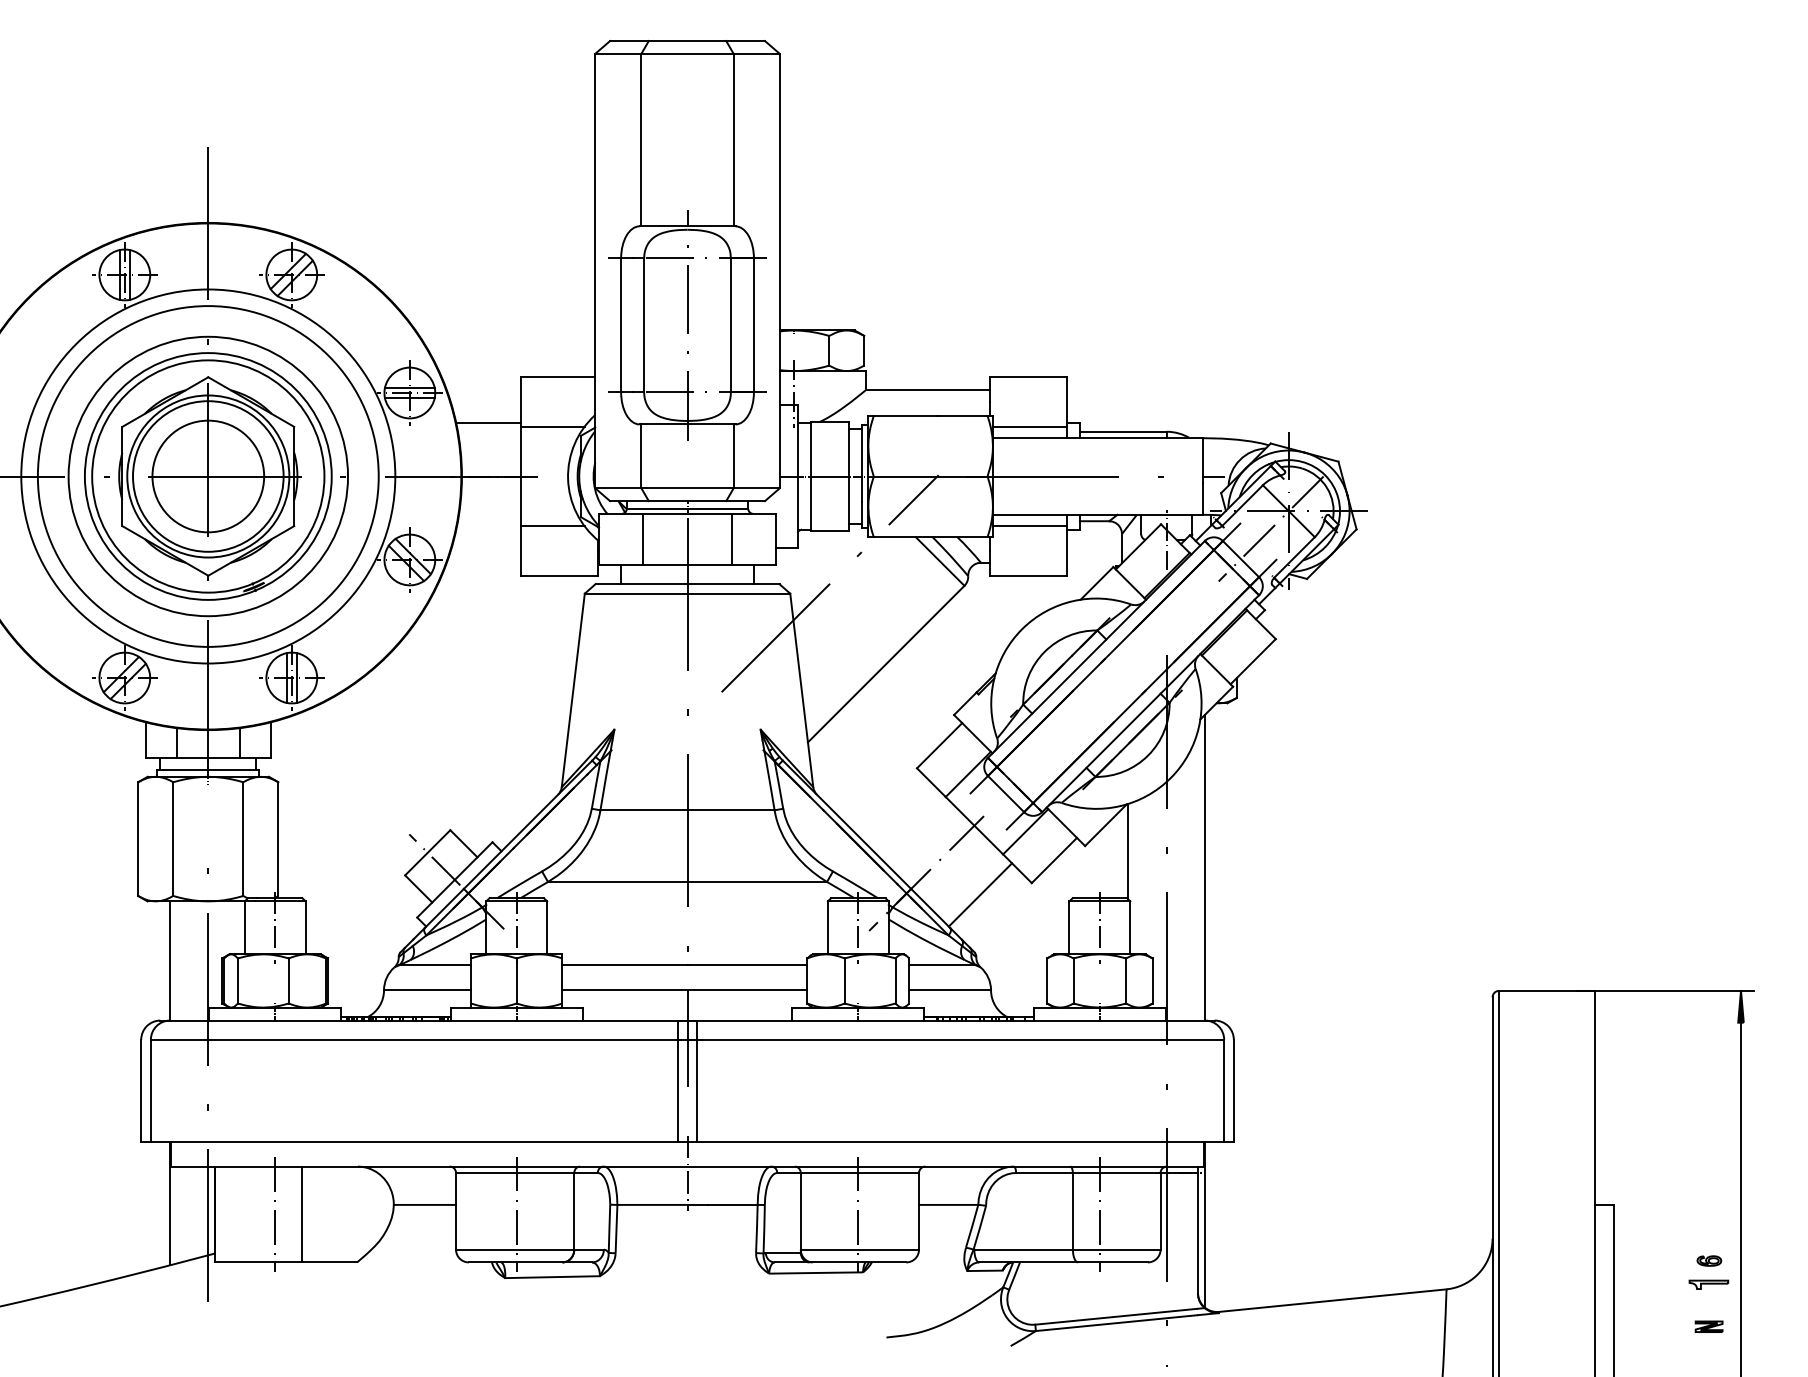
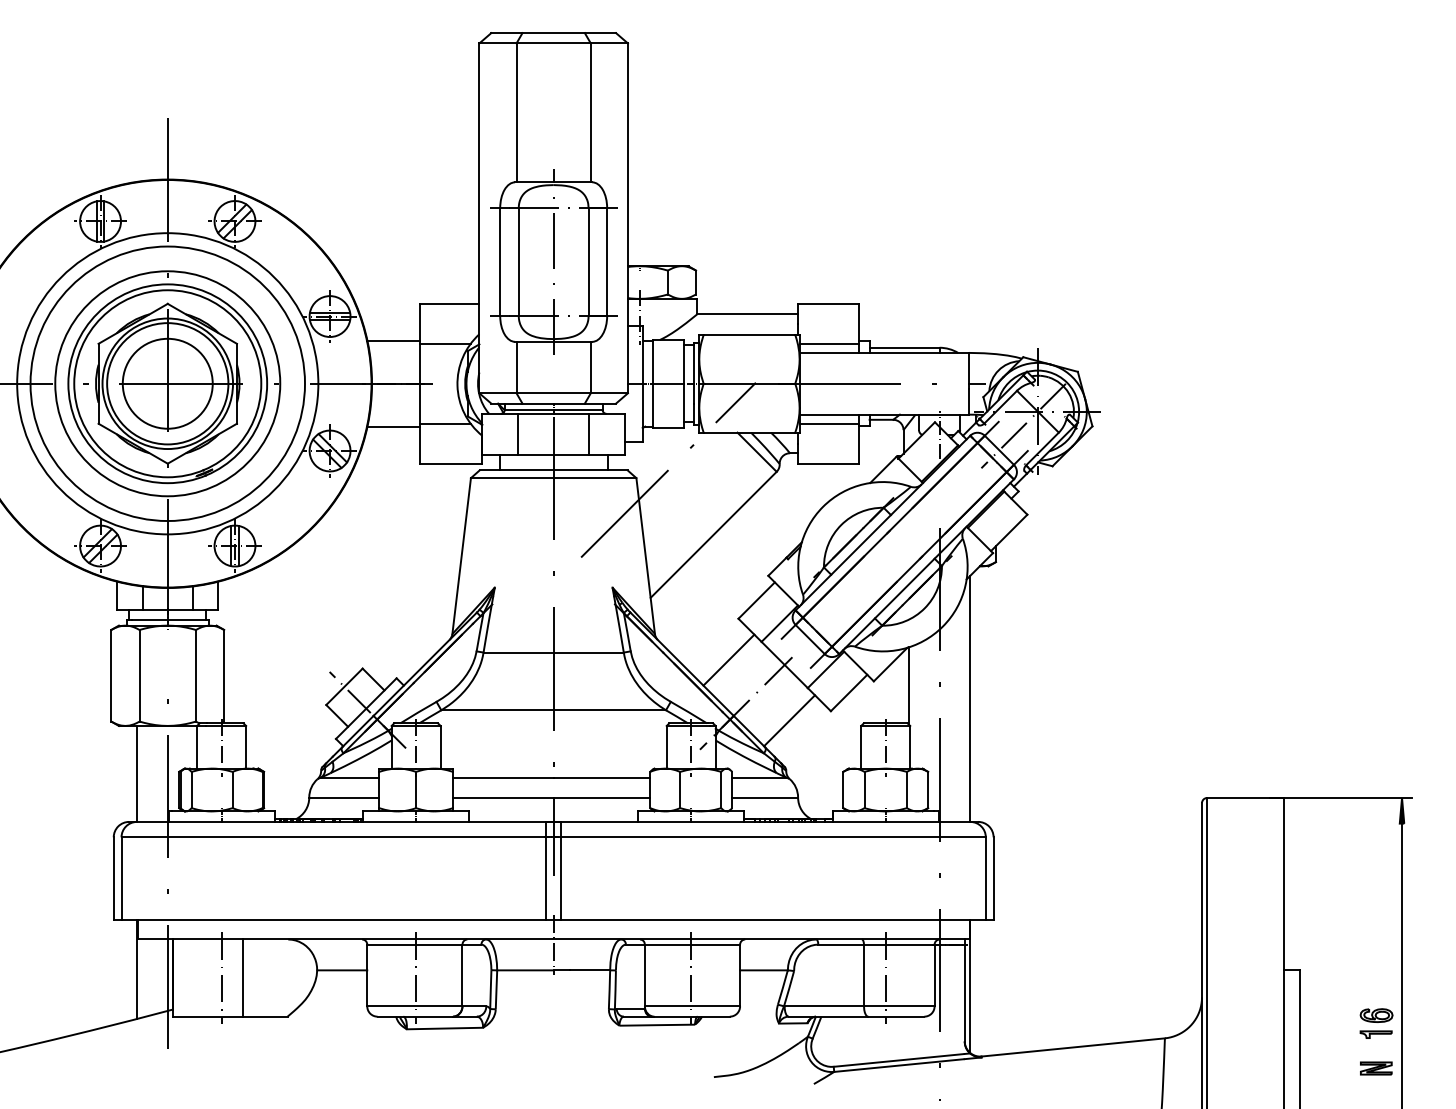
line: (488, 529) -> (393, 426), added
line: (904, 818) -> (728, 659), added
part: (1709, 1260) -> (1376, 1015), size x1.67
part: (1709, 1326) -> (1376, 1068), size x1.43

